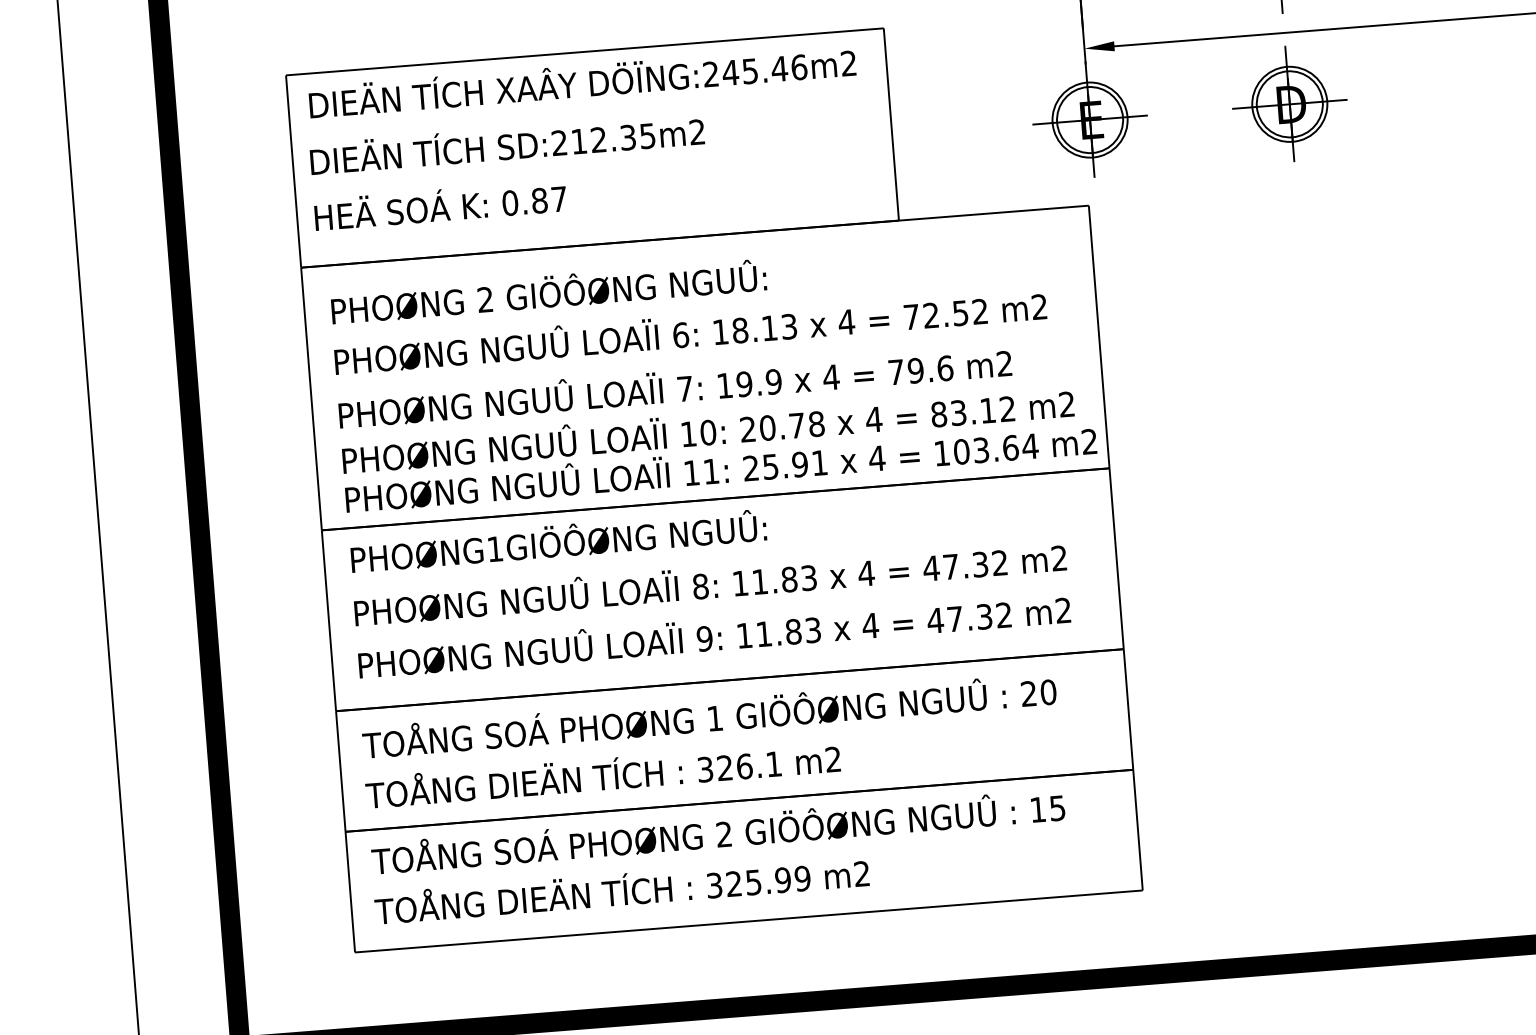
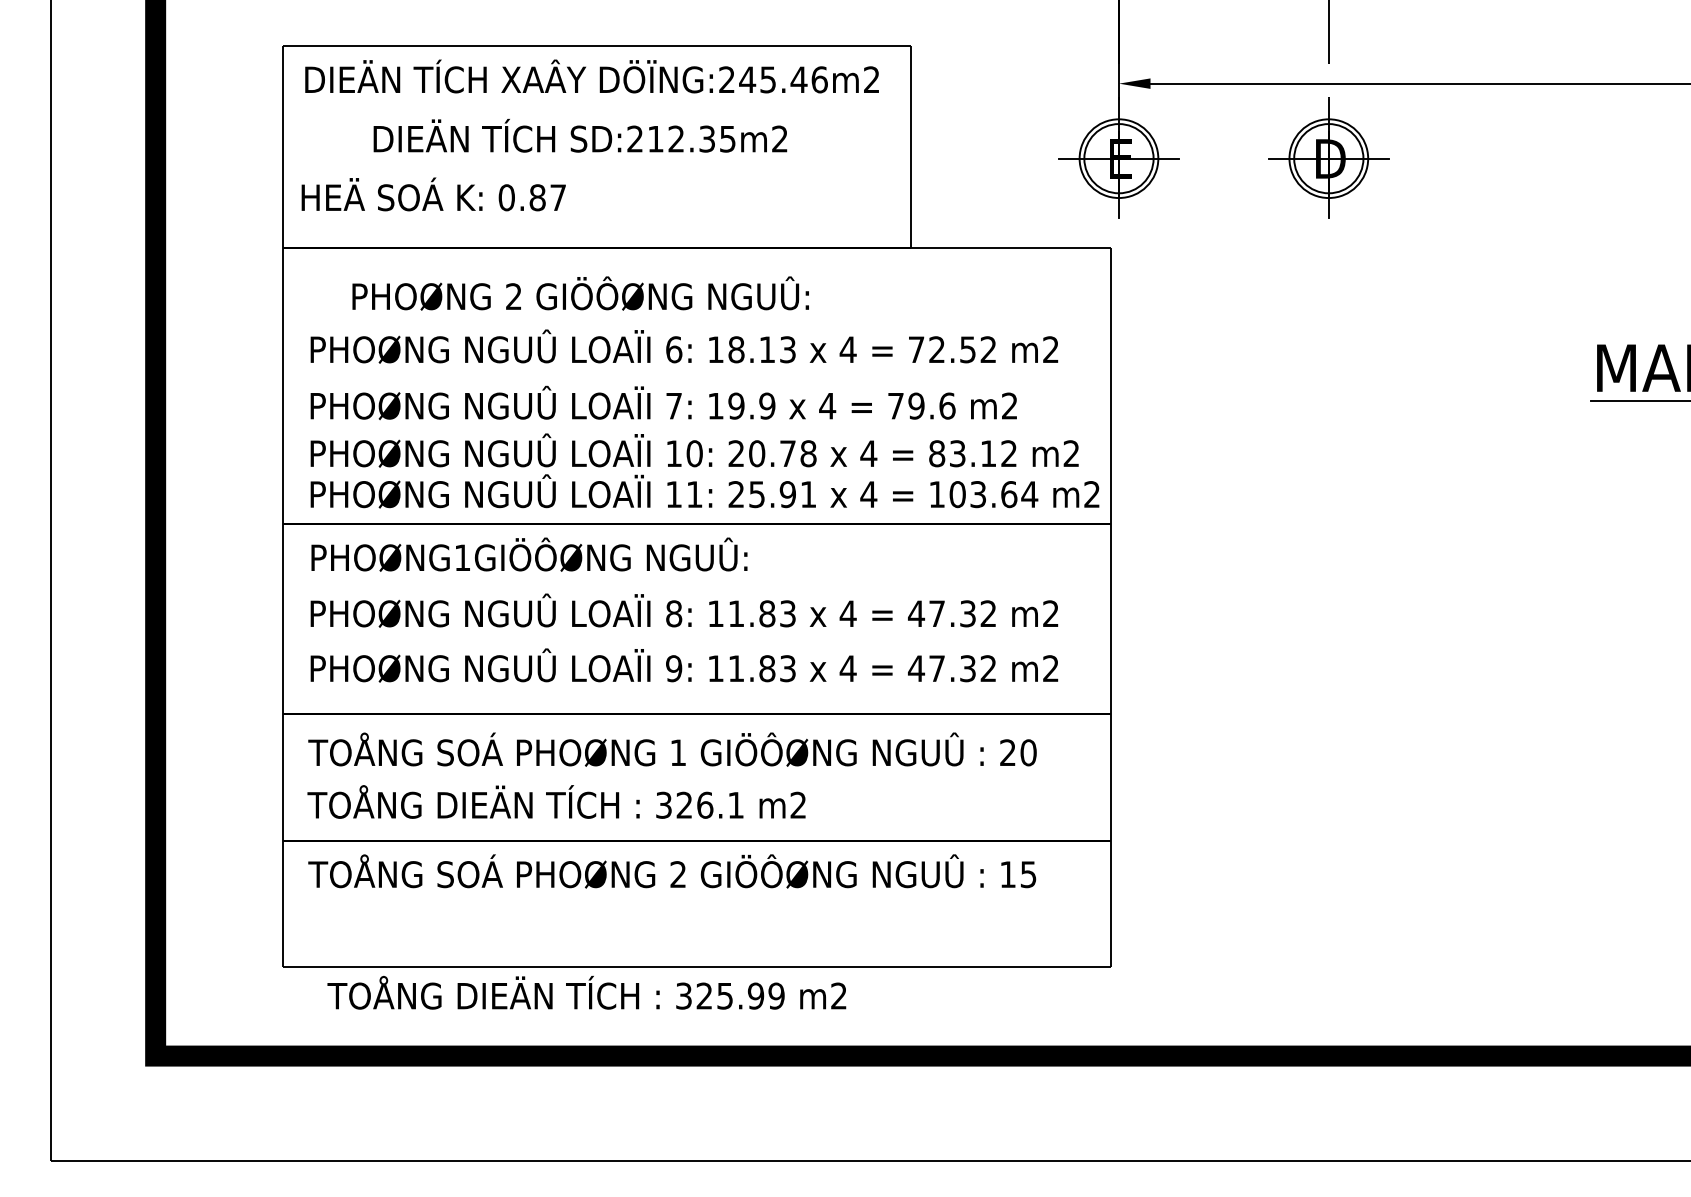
text: (507, 143) -> (580, 135), moved
text: (548, 291) -> (580, 293), moved
text: (621, 889) -> (586, 992), moved

